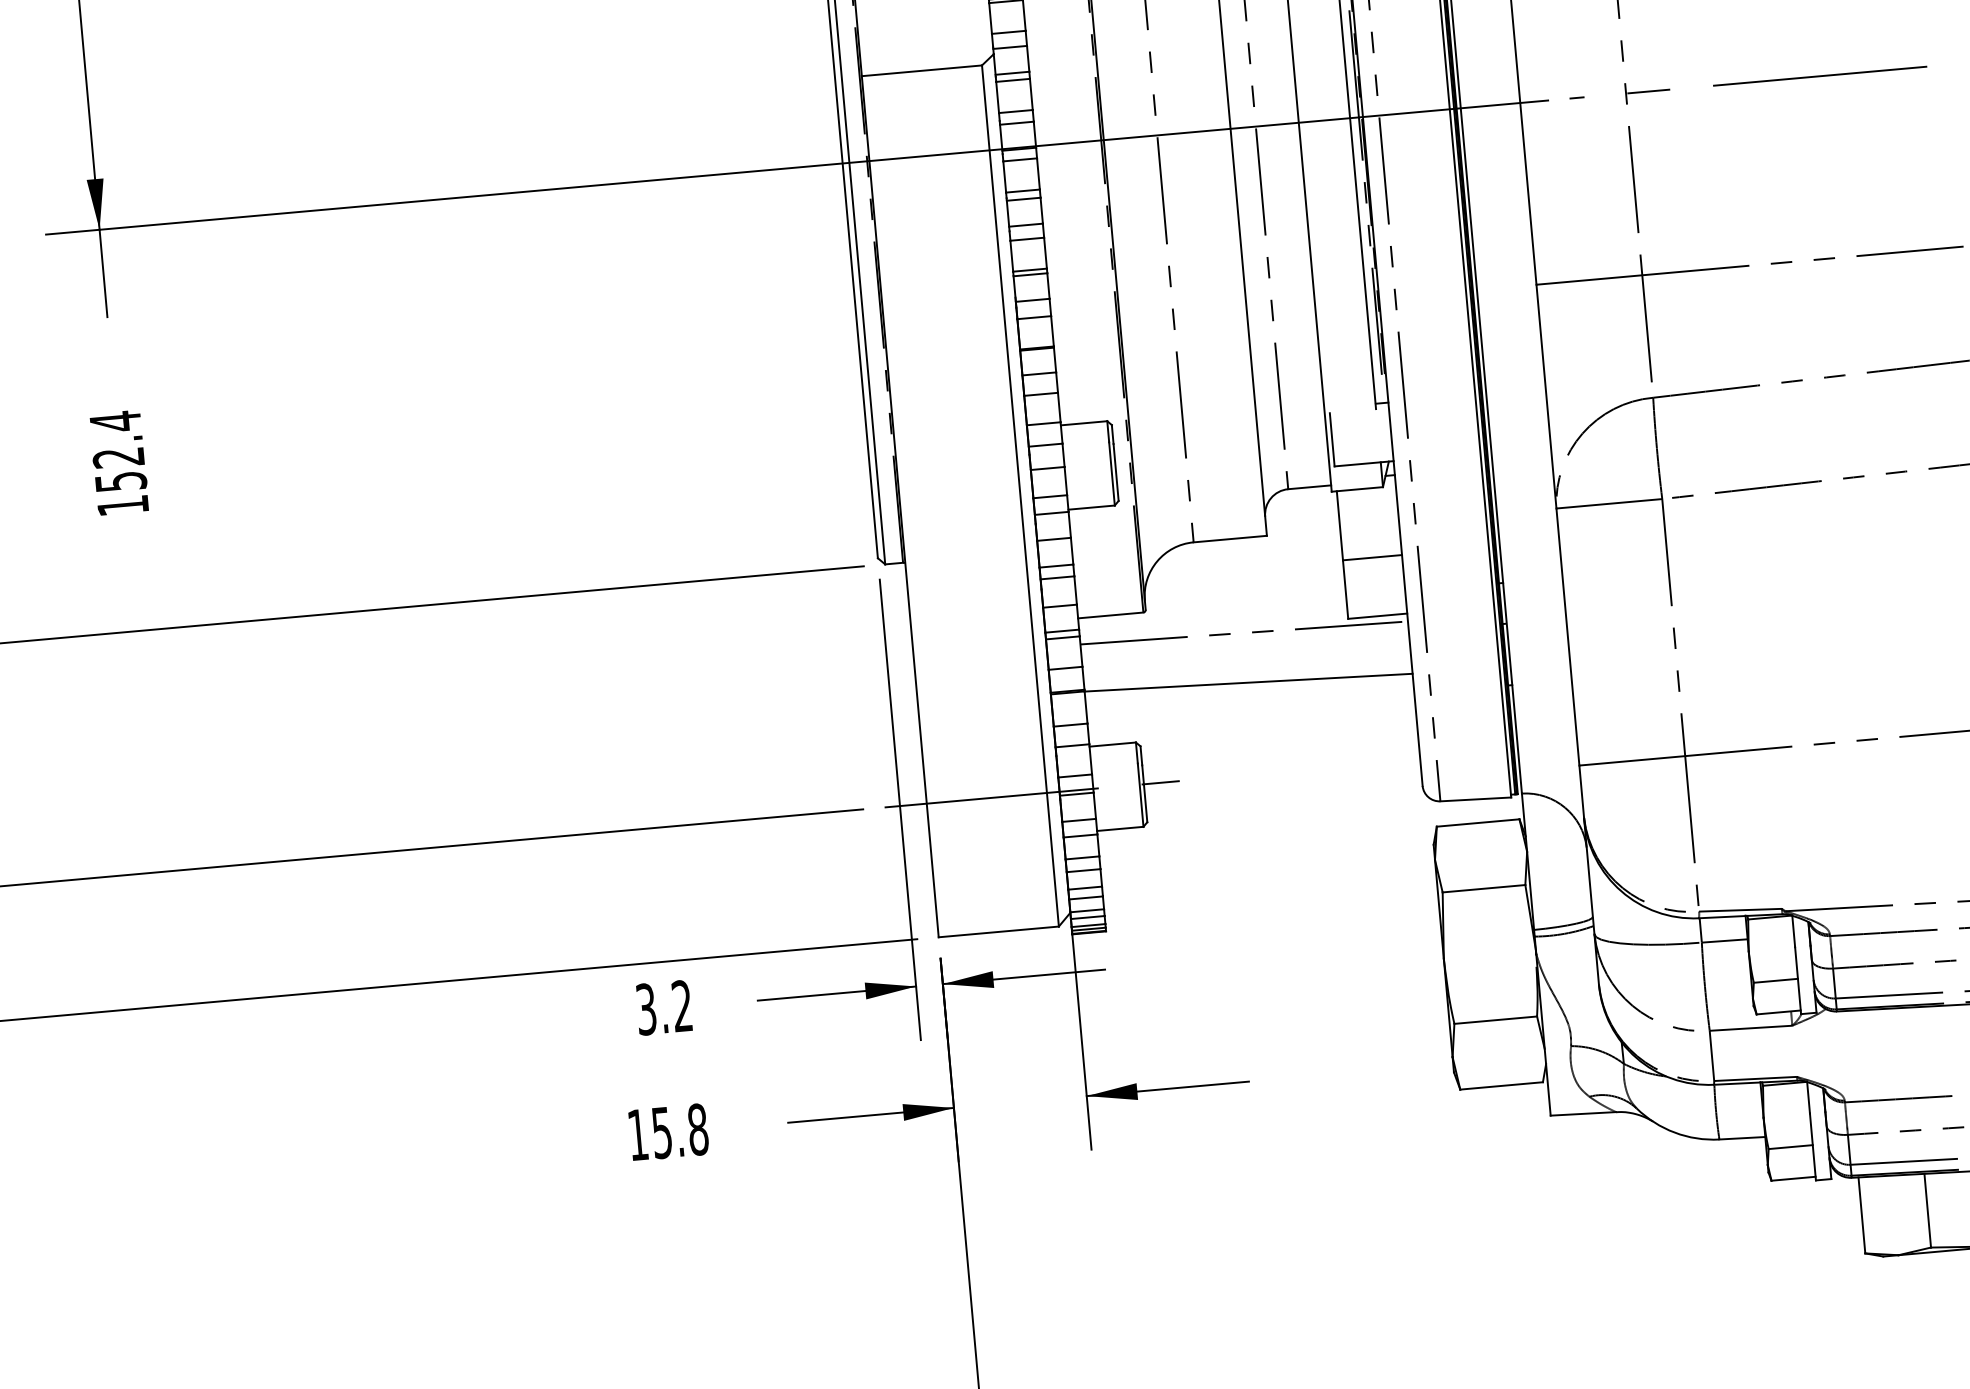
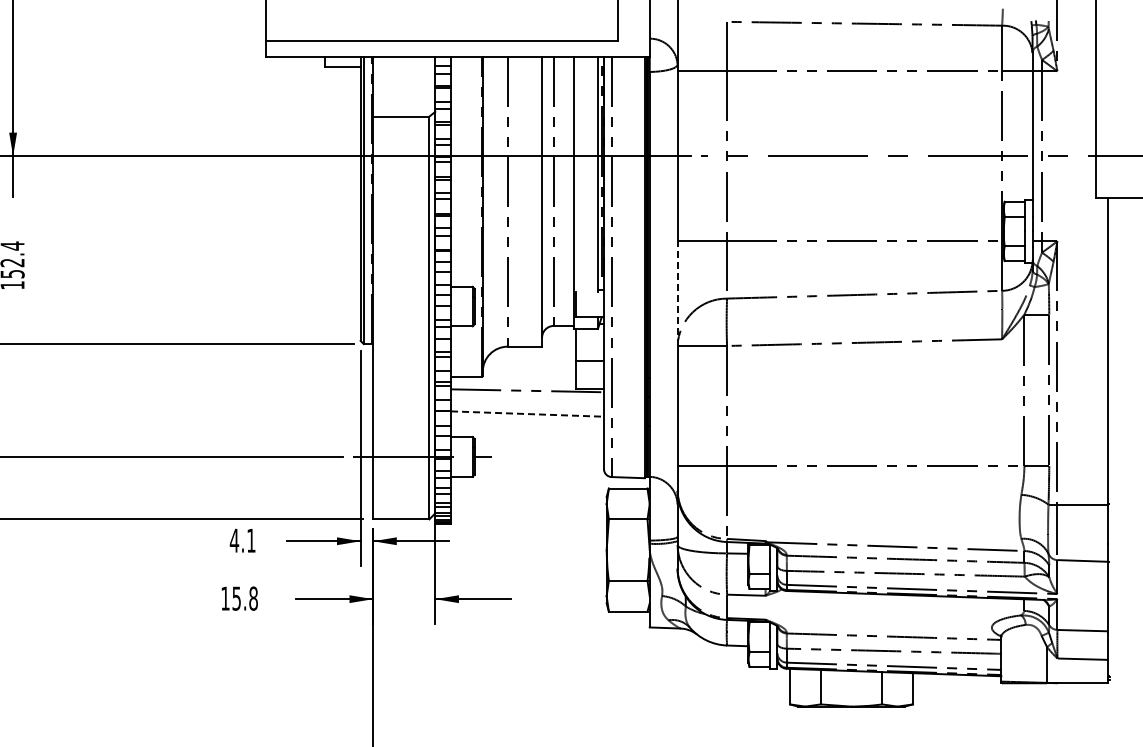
line: (1546, 396) -> (677, 293), solid -> dashed
line: (1248, 683) -> (527, 414), solid -> dashed
text: (663, 1007) -> (242, 540), 3.2 -> 4.1

